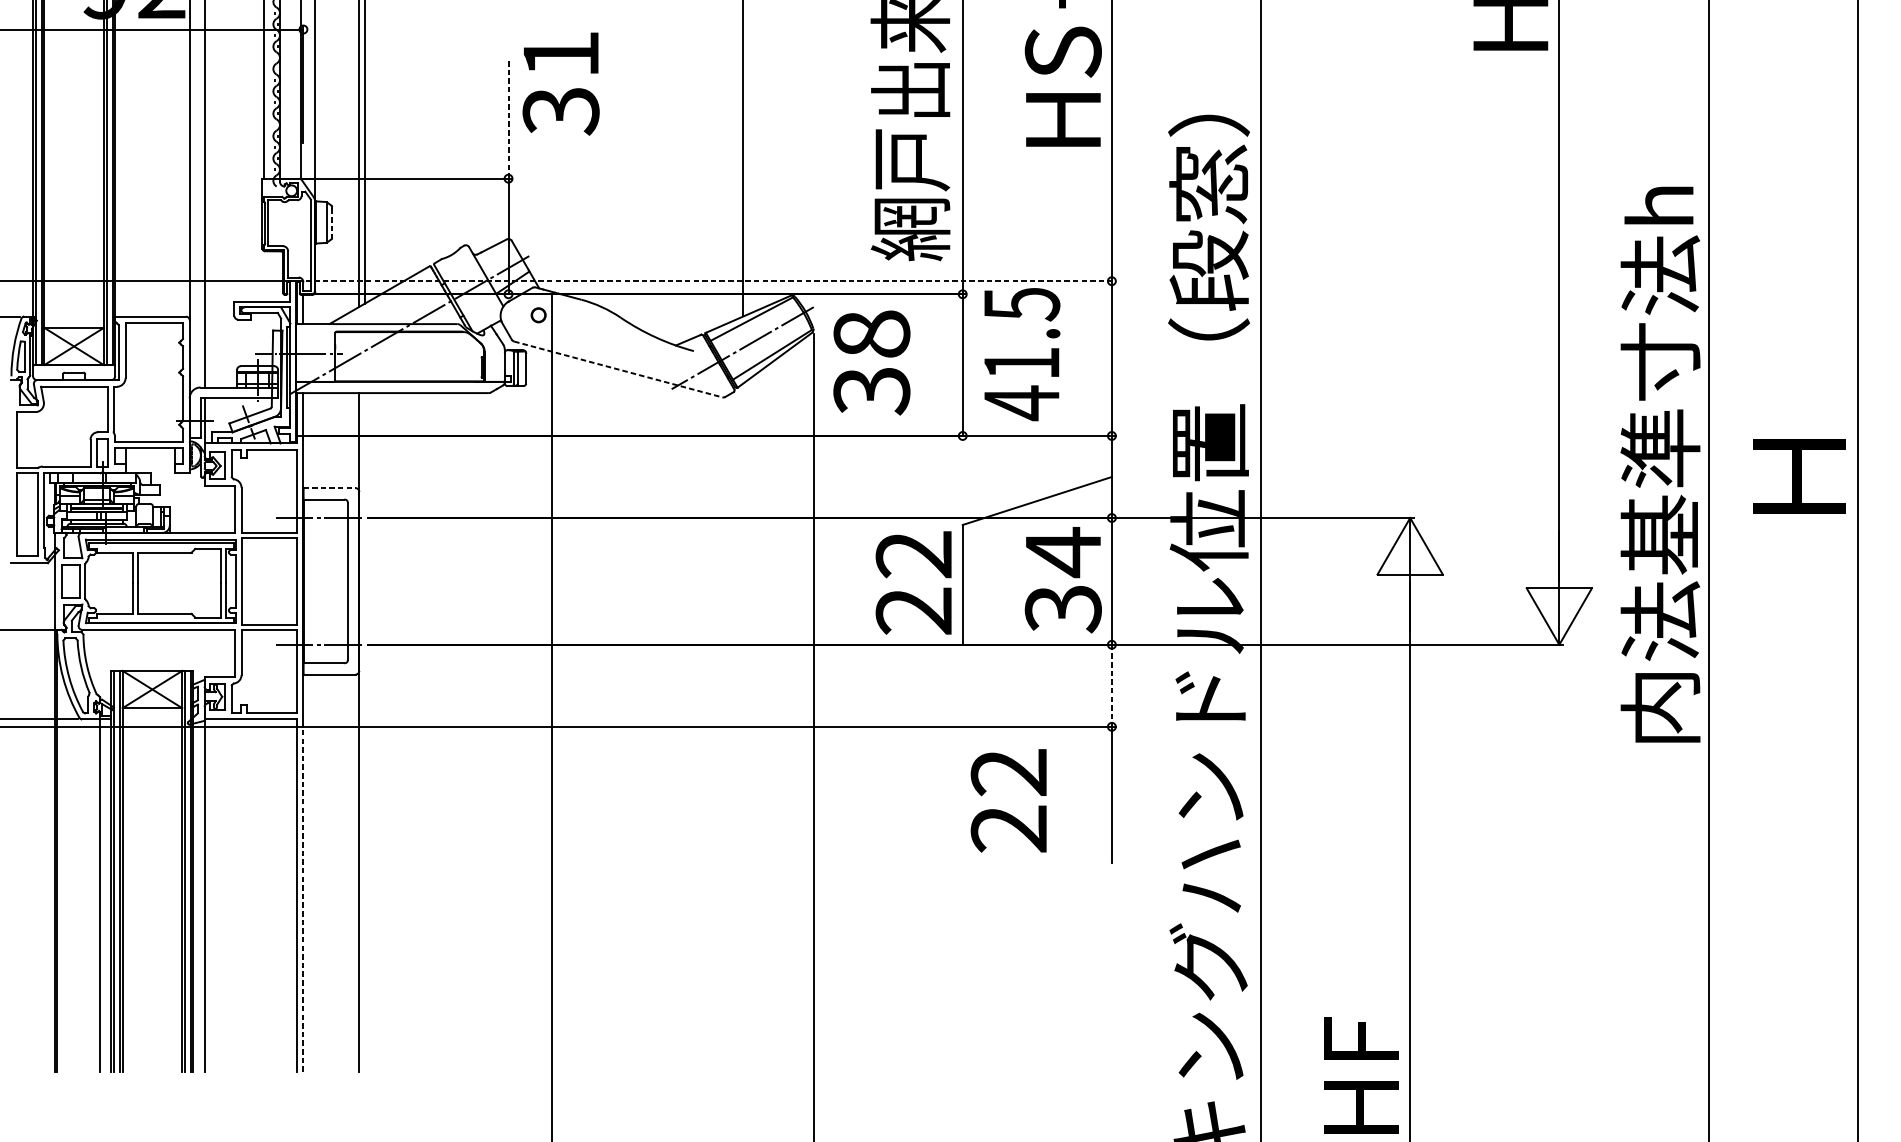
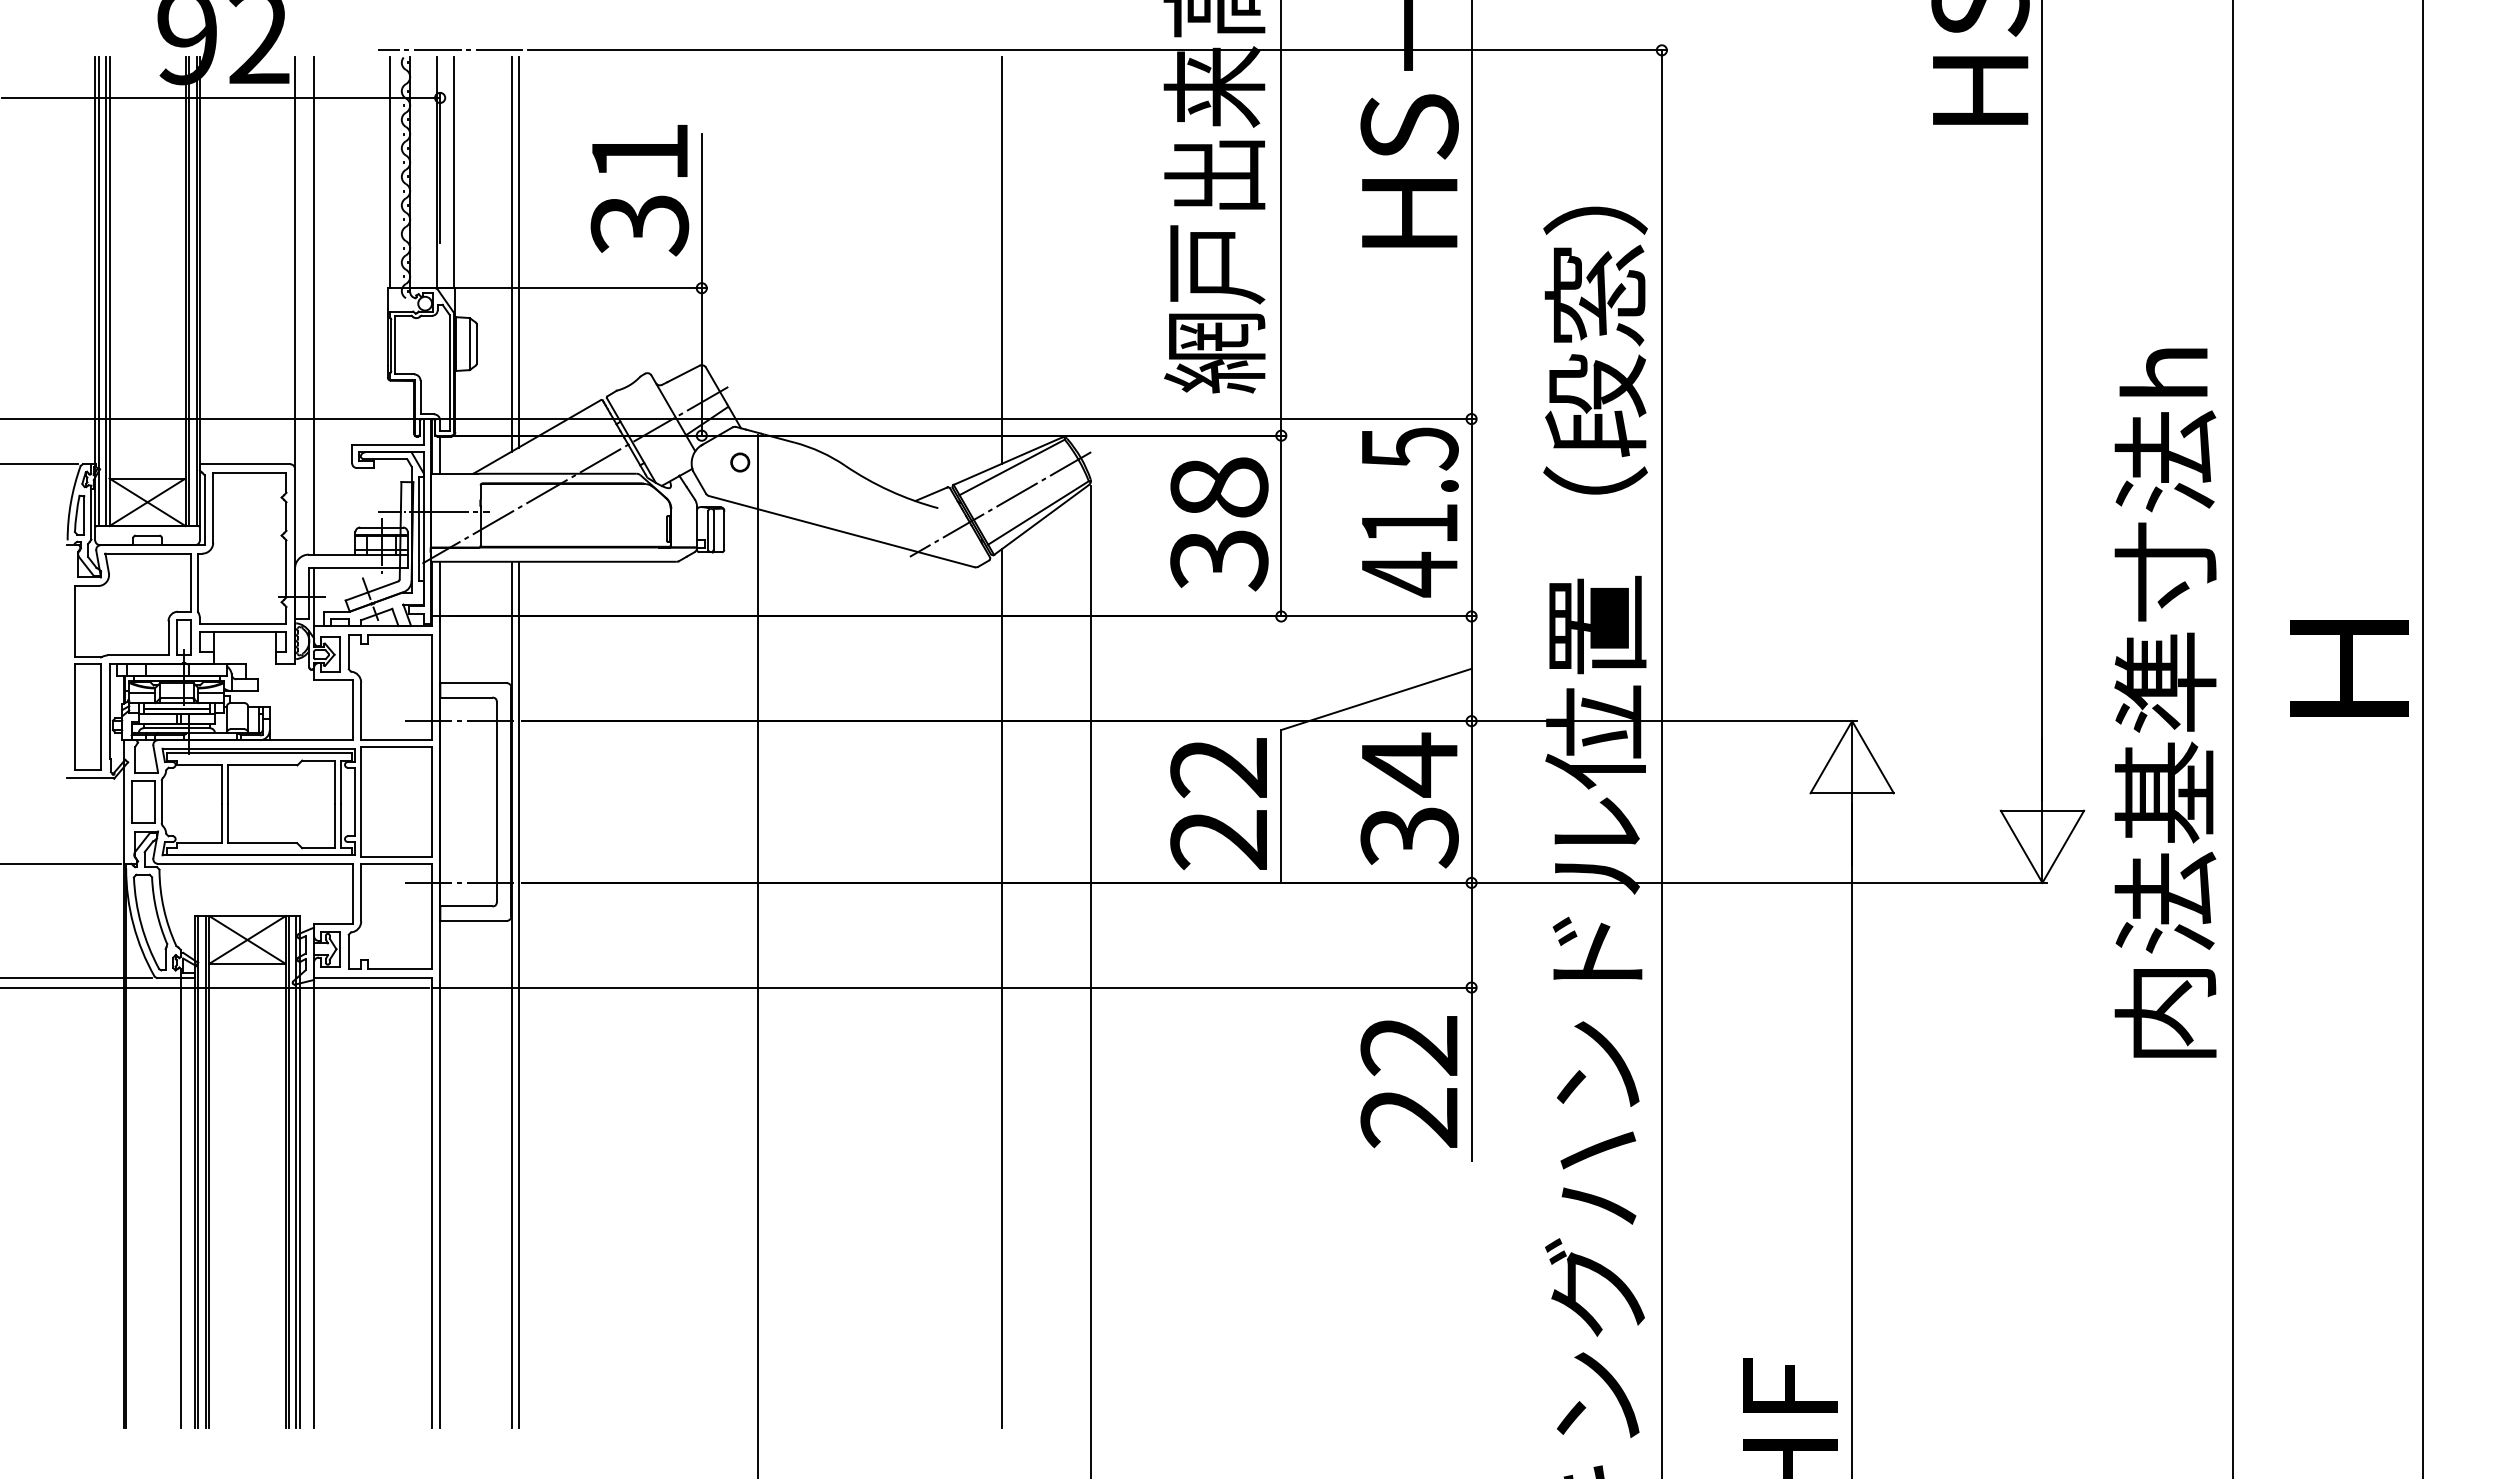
text: (560, 84) -> (639, 190), moved
line: (508, 117) -> (701, 210), dashed -> solid
line: (331, 222) -> (476, 344), dashed -> solid
line: (706, 281) -> (954, 419), dashed -> solid
text: (1022, 354) -> (1410, 512), moved
text: (871, 363) -> (1219, 524), moved
line: (618, 369) -> (841, 531), dashed -> solid
text: (1660, 464) -> (2165, 702), moved
line: (329, 488) -> (473, 683), dashed -> solid
line: (1111, 686) -> (1471, 935), dashed -> solid
line: (743, 727) -> (1001, 988), added
line: (364, 732) -> (518, 994), added
text: (1008, 801) -> (1408, 1082), moved
line: (303, 897) -> (440, 1205), dashed -> solid

